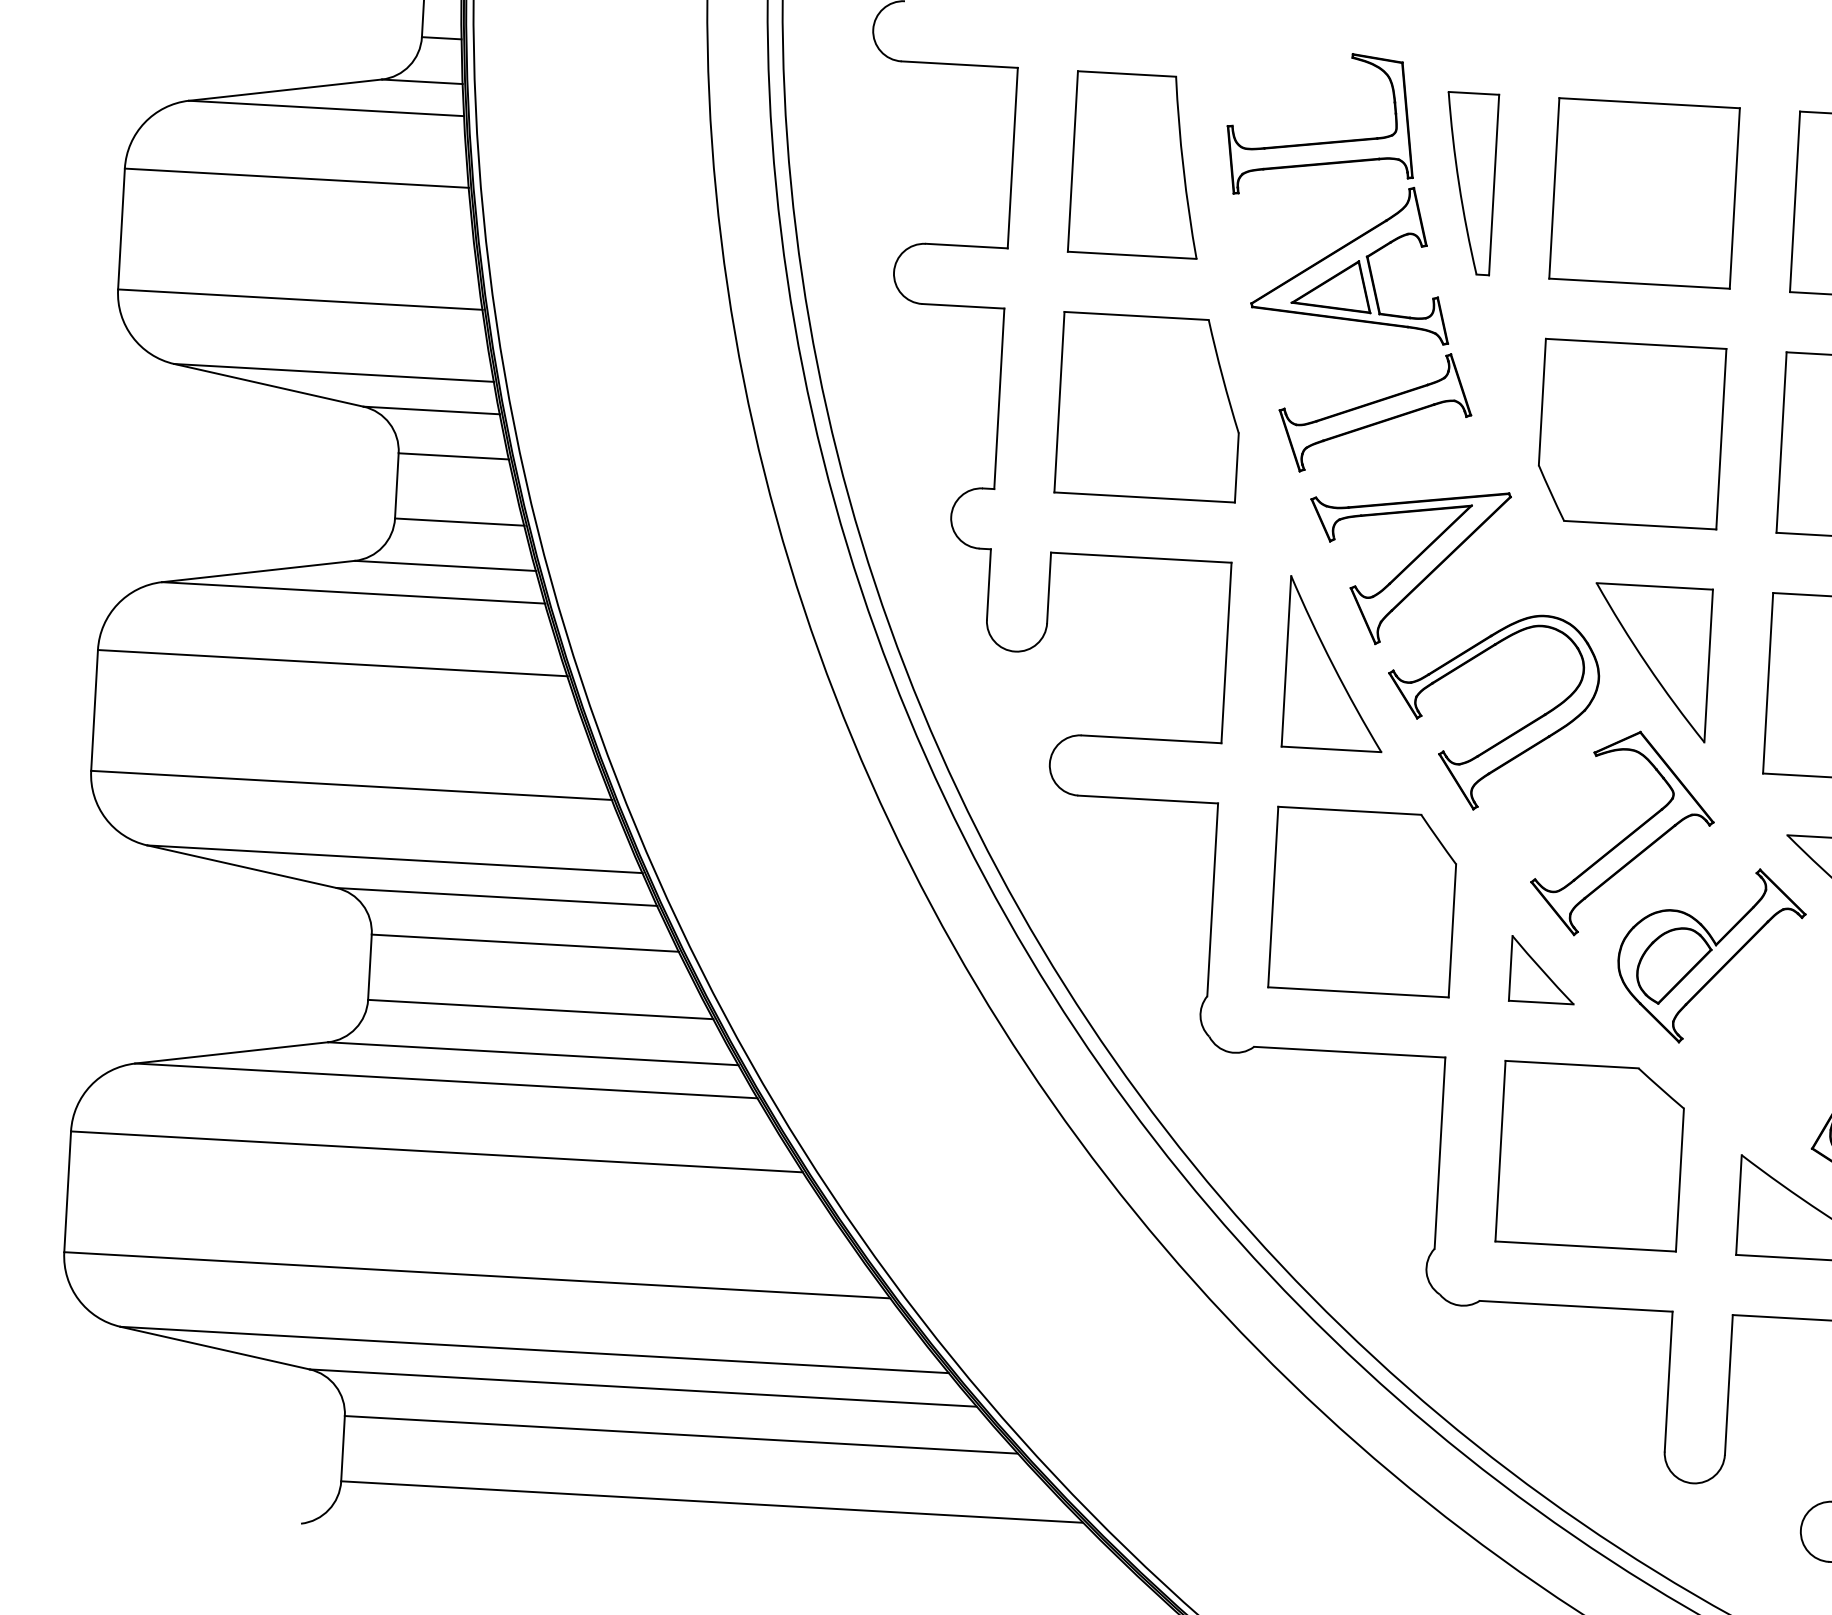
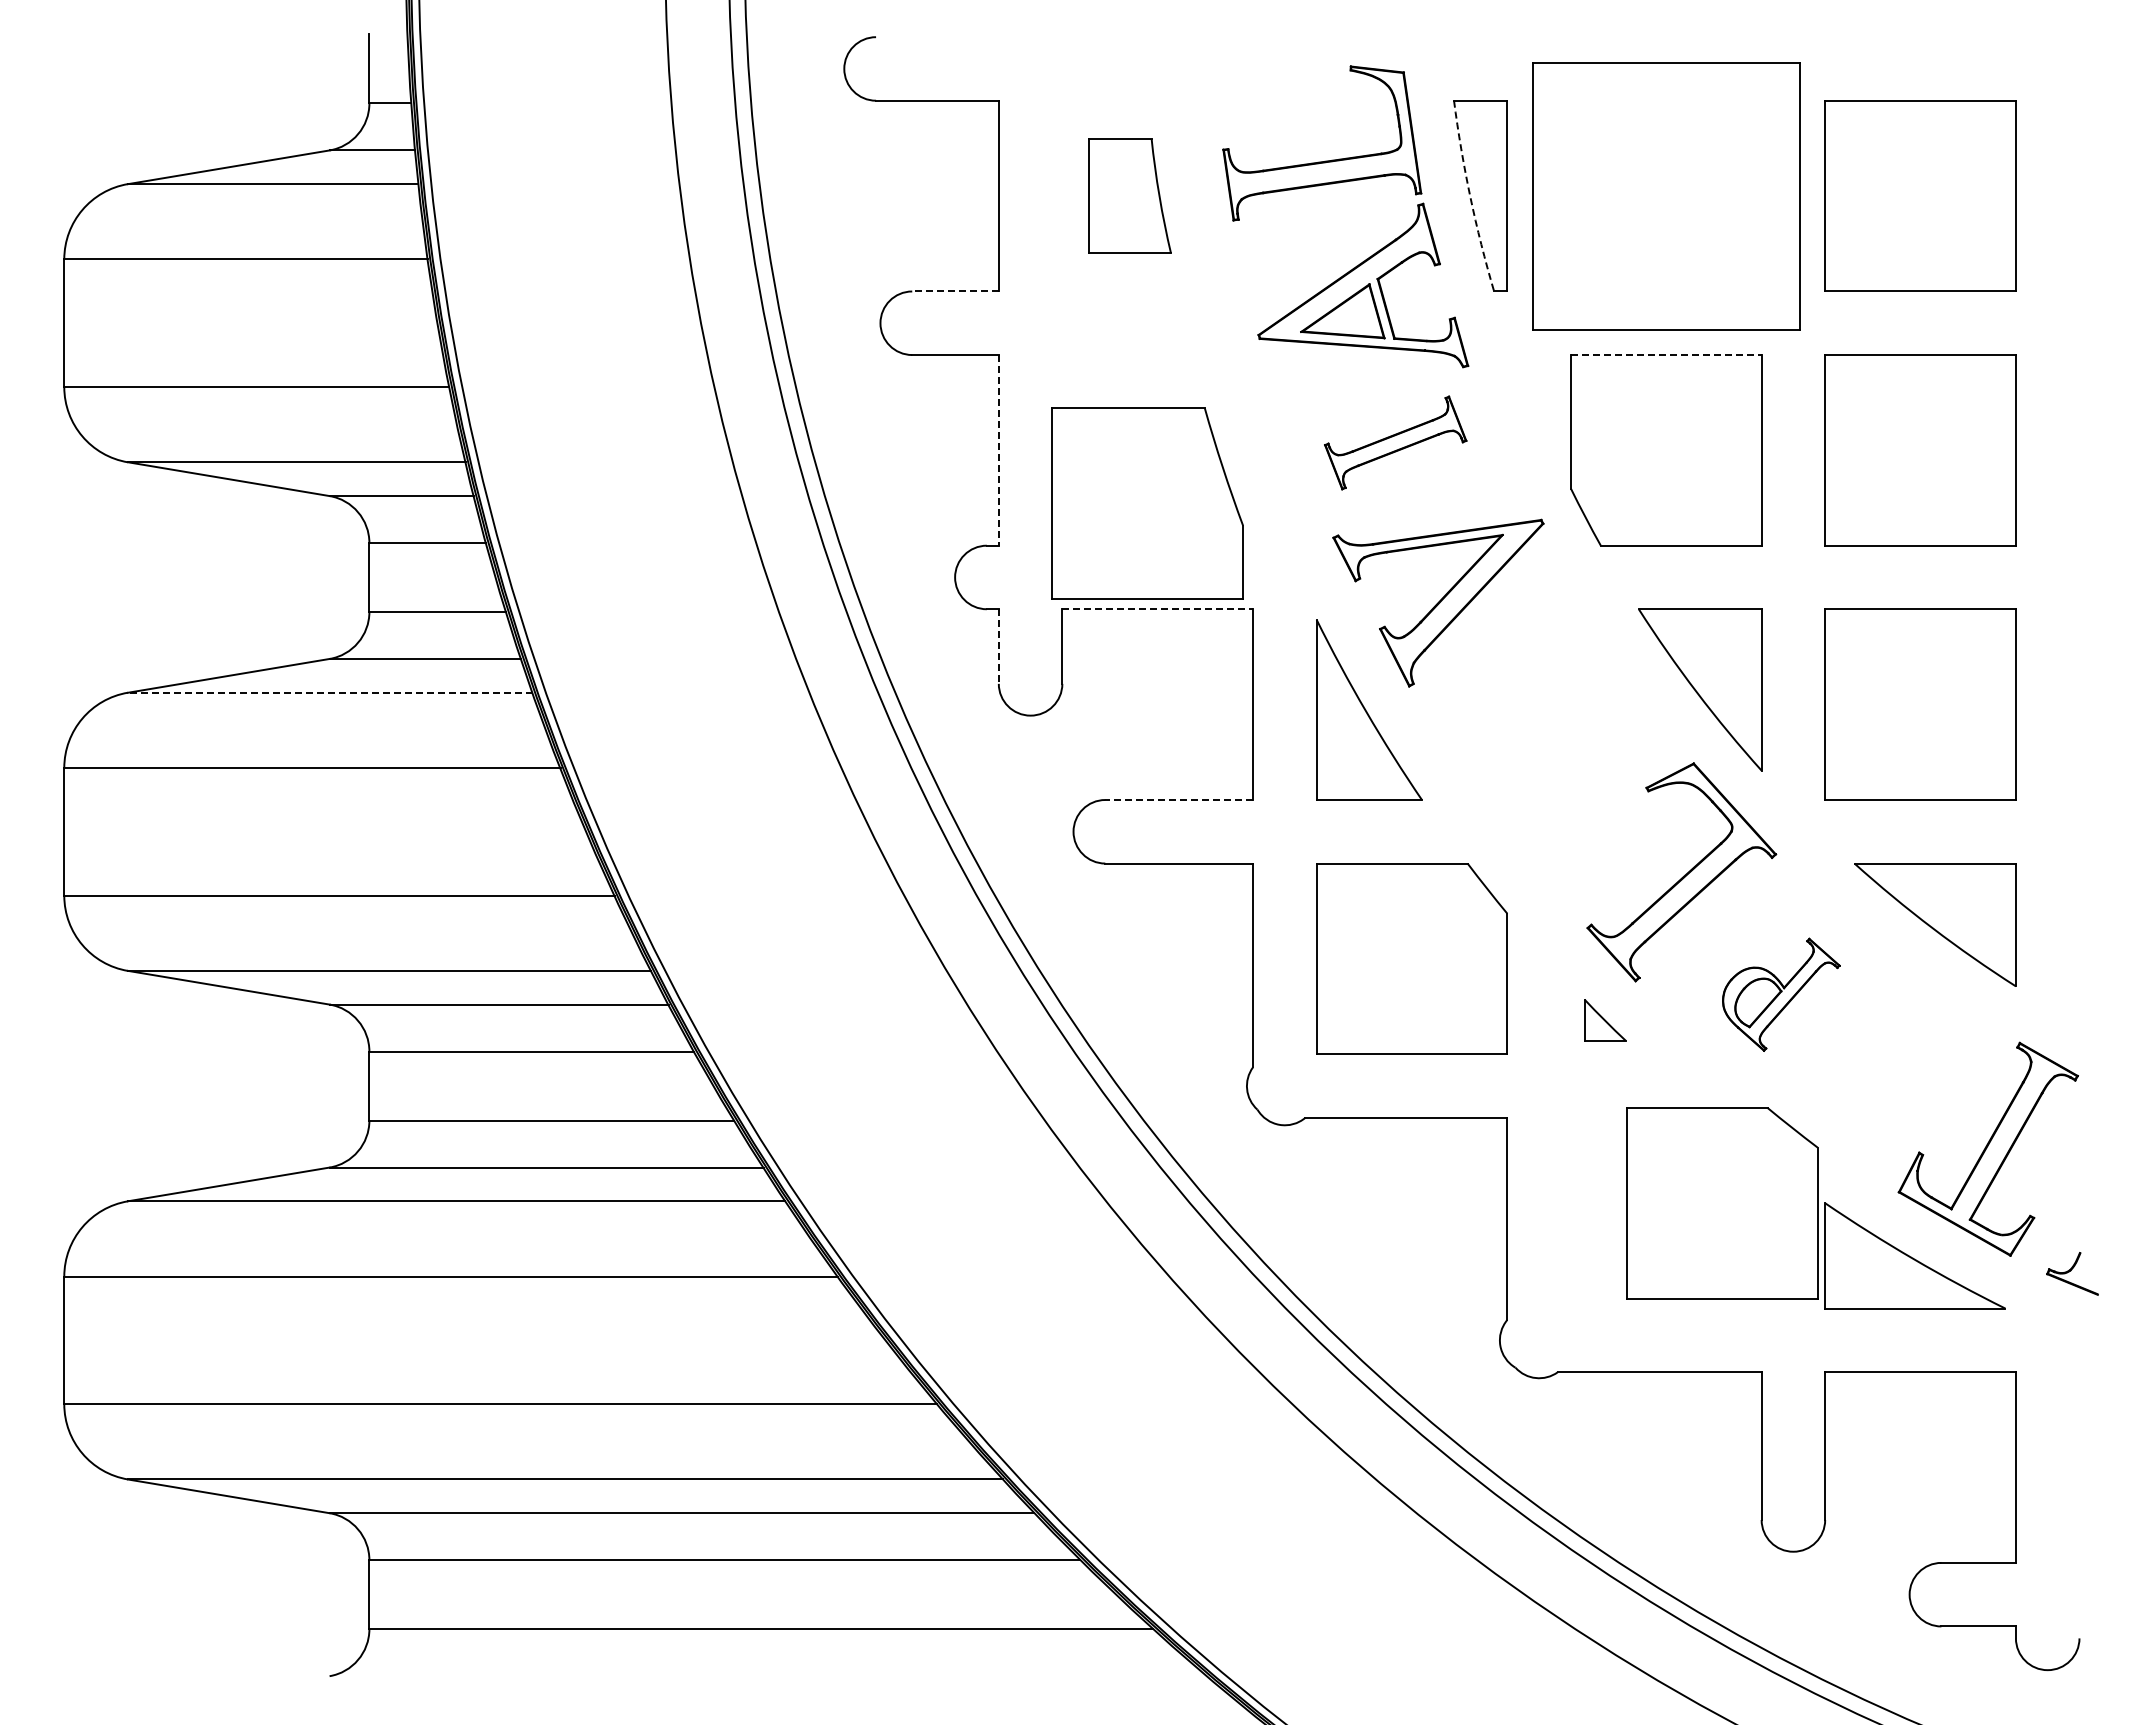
part: (1136, 164) -> (1129, 195), size x0.6
arc: (1459, 183) -> (1470, 196), solid -> dashed
part: (1644, 192) -> (1666, 195), size x1.4
line: (966, 246) -> (955, 291), solid -> dashed
line: (1636, 344) -> (1666, 355), solid -> dashed
line: (999, 398) -> (998, 450), solid -> dashed
part: (1149, 407) -> (1147, 503), moved
part: (1375, 412) -> (1395, 442), size x0.7
line: (1142, 557) -> (1158, 609), solid -> dashed
line: (988, 585) -> (998, 647), solid -> dashed
line: (352, 592) -> (329, 692), solid -> dashed
part: (1505, 737) -> (1551, 777), removed
line: (1151, 739) -> (1179, 800), solid -> dashed
part: (1711, 955) -> (1781, 994), size x0.6
part: (1542, 969) -> (1604, 1019), size x0.6
part: (1590, 1156) -> (1722, 1203), moved

